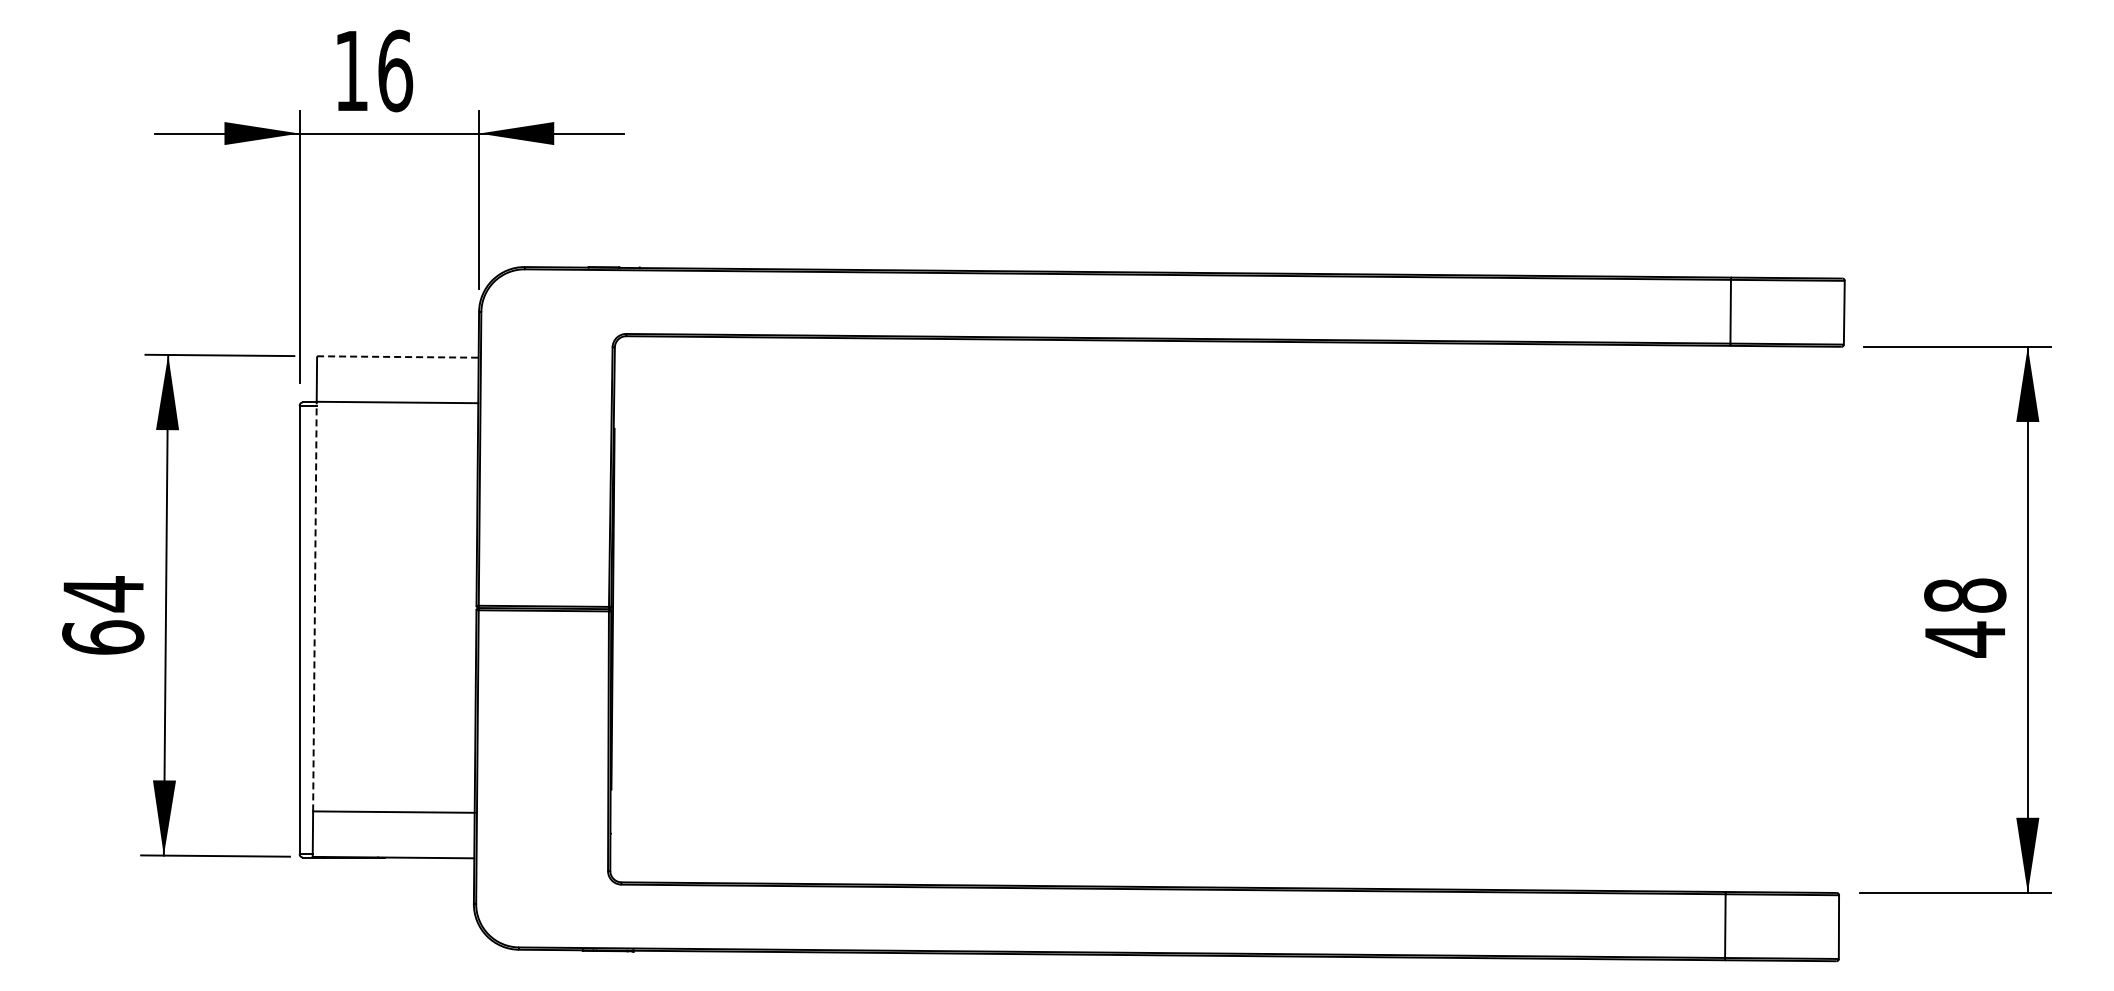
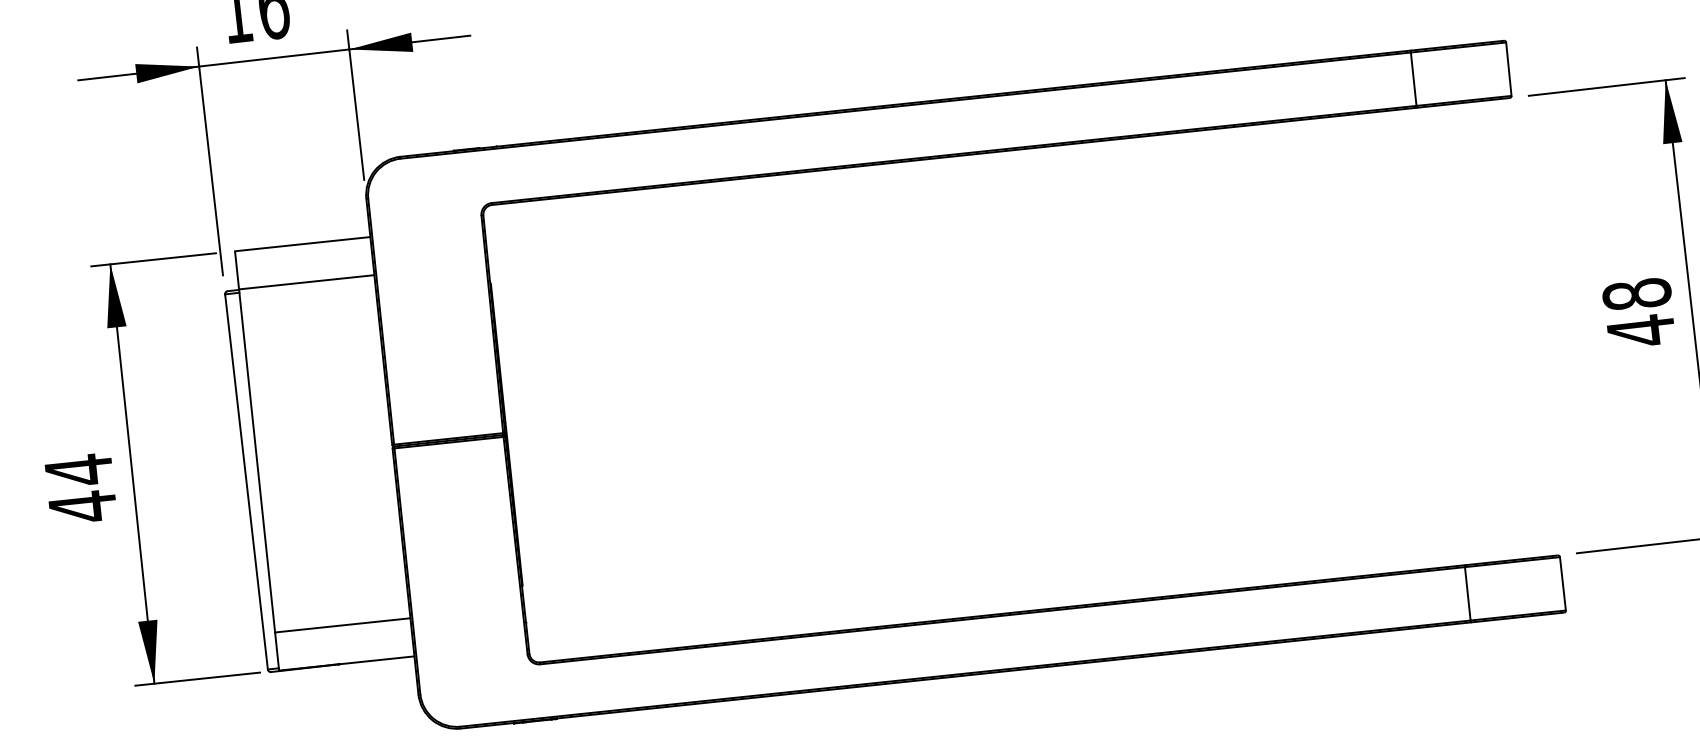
line: (397, 356) -> (302, 243), dashed -> solid
line: (314, 606) -> (256, 460), dashed -> solid
text: (103, 637) -> (83, 506), 64 -> 44

